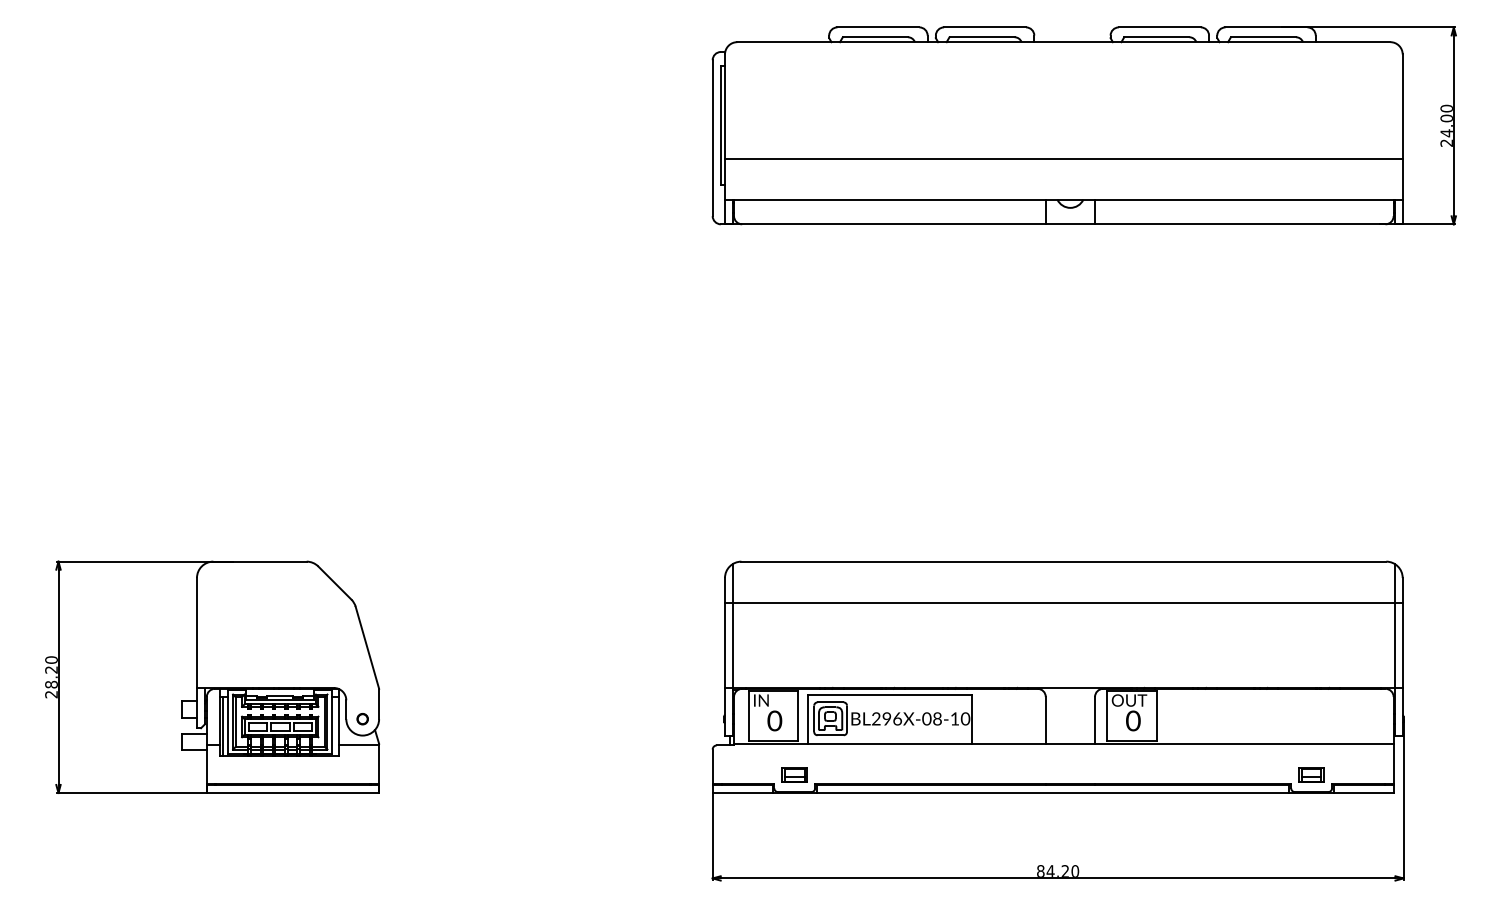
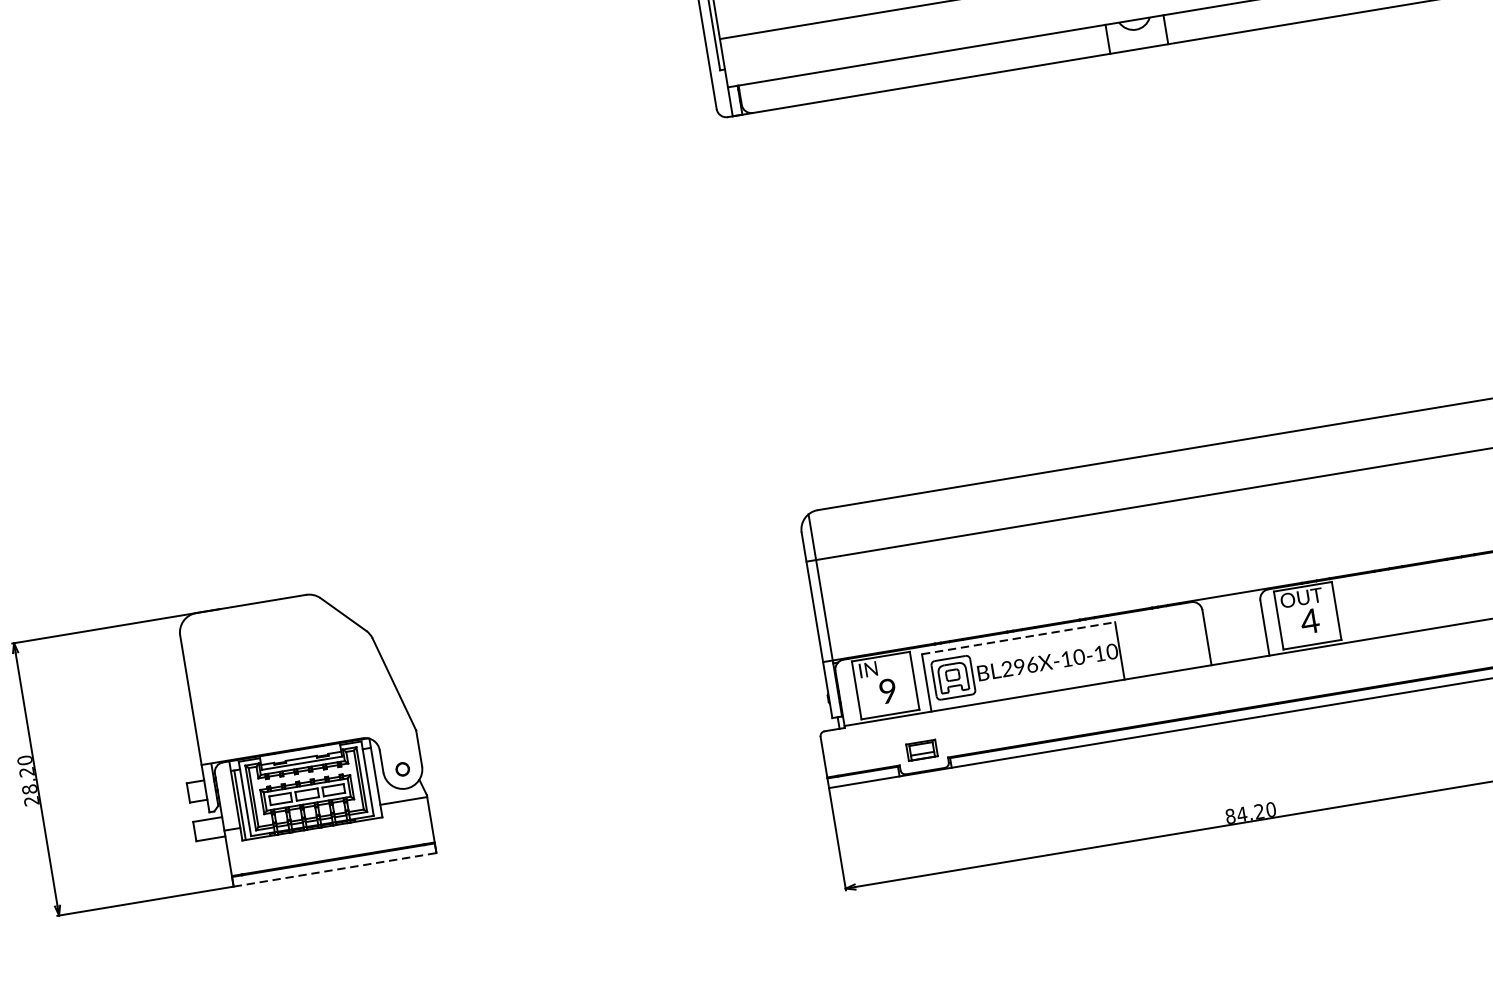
line: (890, 695) -> (1019, 638), solid -> dashed
text: (932, 718) -> (1073, 657), BL296X-08-10 -> BL296X-10-10
text: (1132, 720) -> (1309, 620), 0 -> 4
text: (774, 721) -> (887, 691), 0 -> 9
line: (293, 793) -> (335, 870), solid -> dashed

